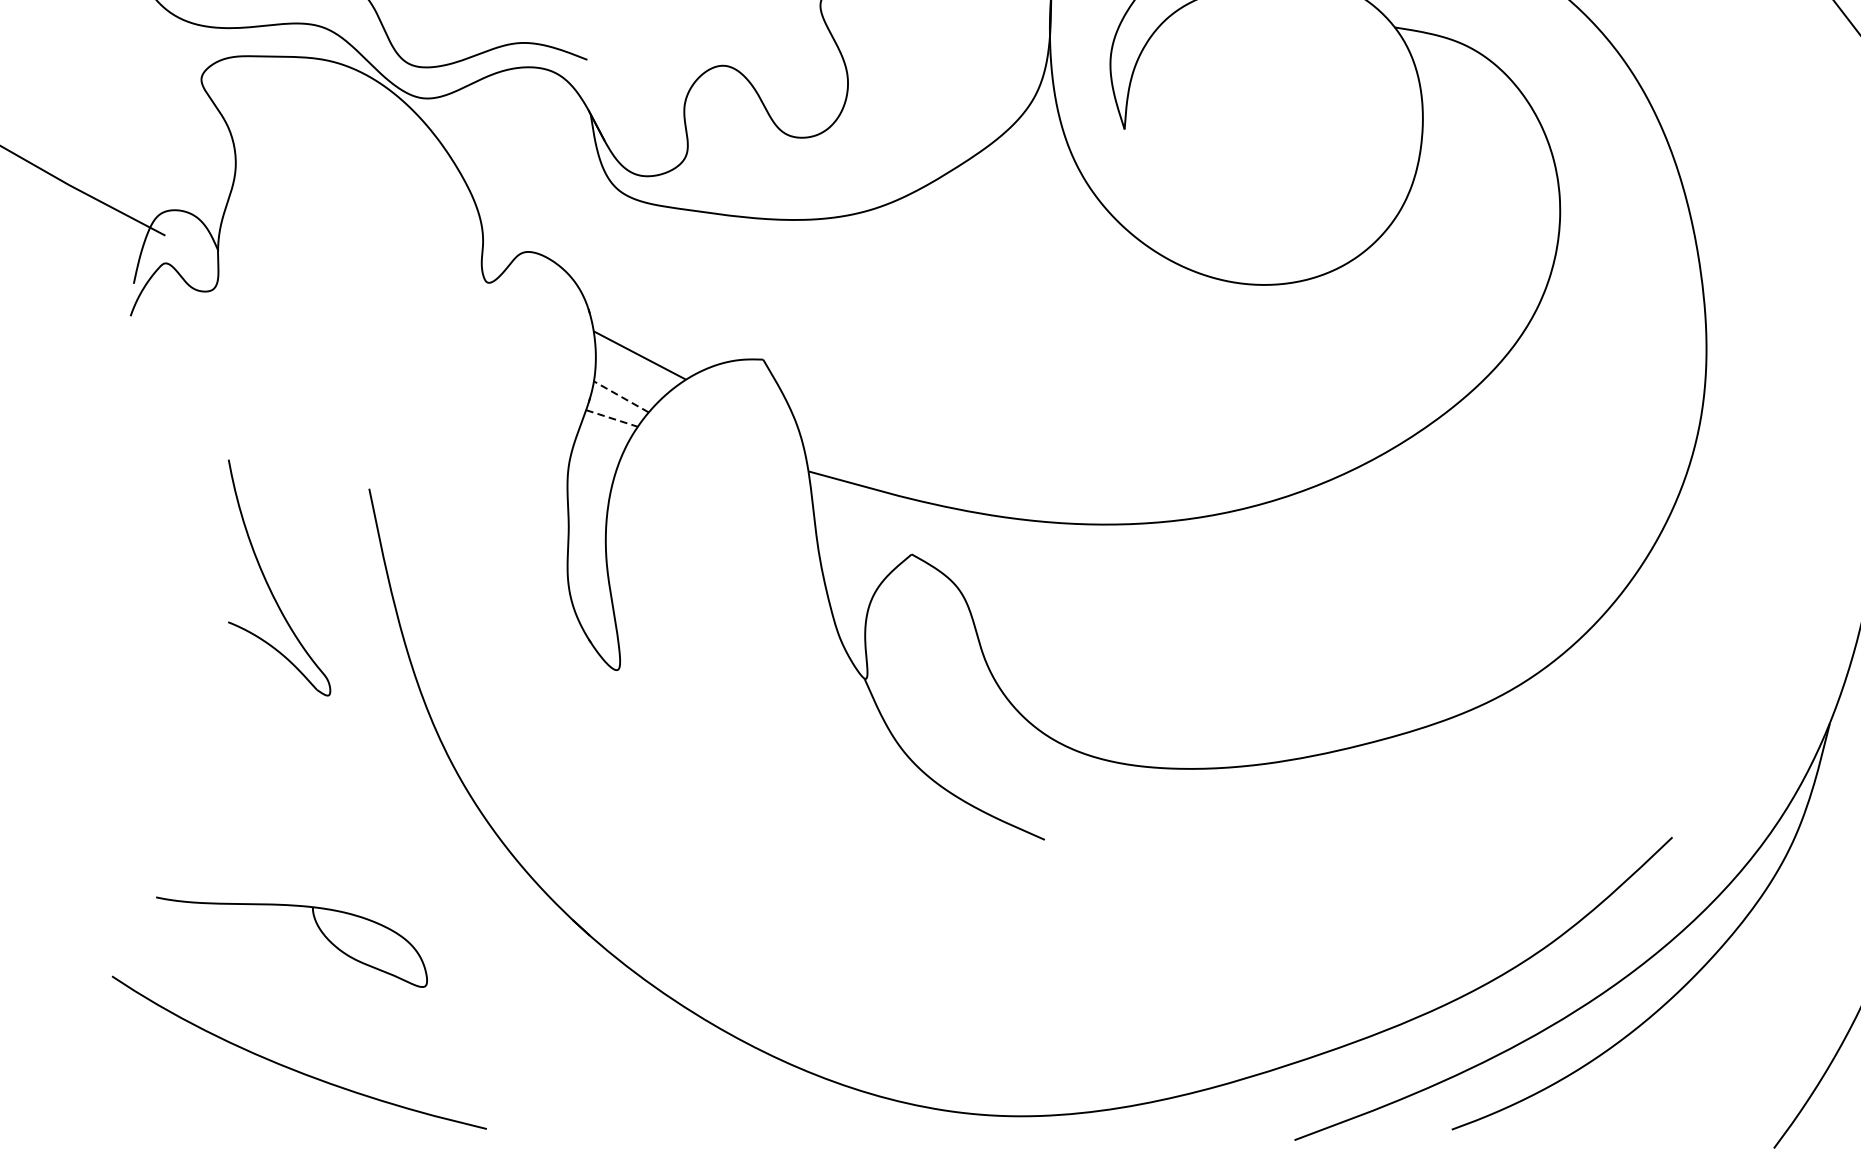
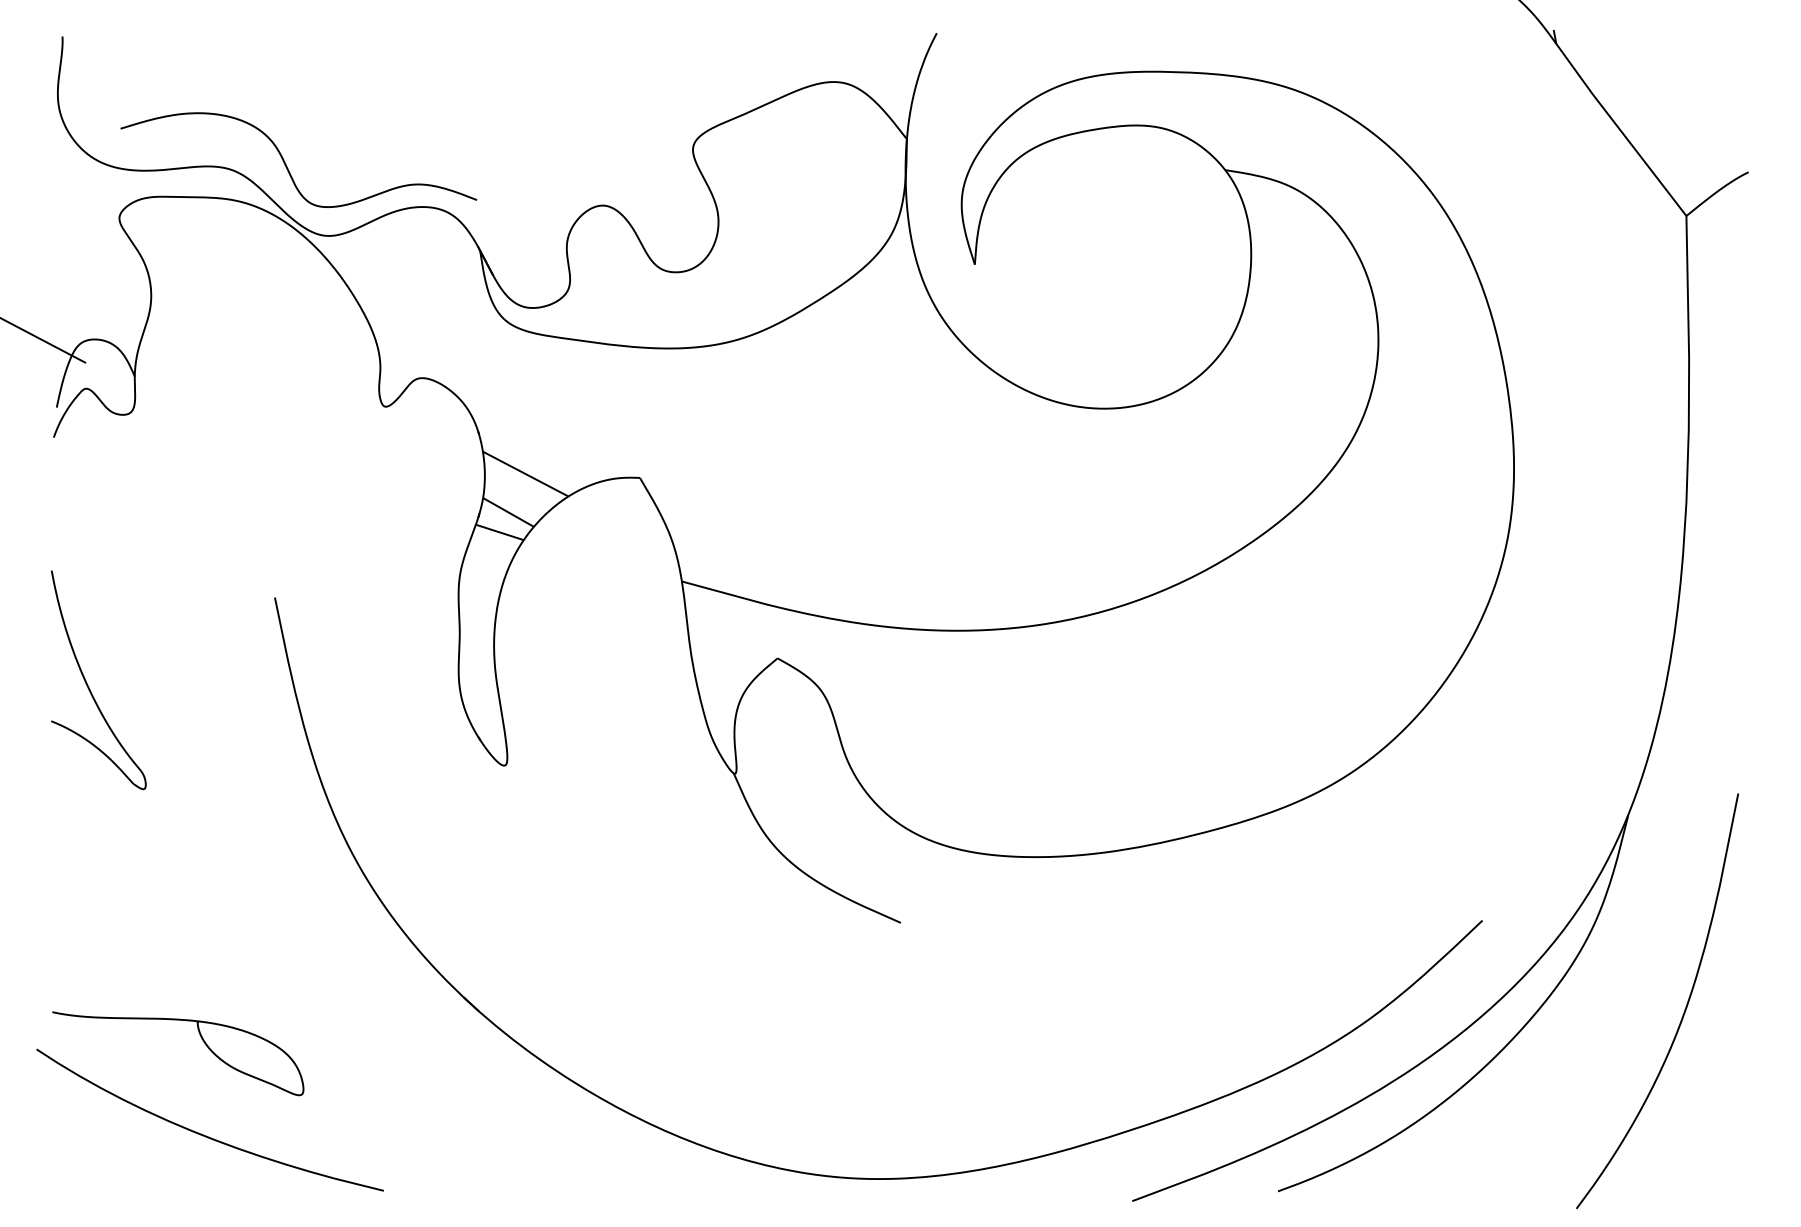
line: (621, 396) -> (508, 512), dashed -> solid
line: (612, 418) -> (500, 532), dashed -> solid
part: (267, 580) -> (87, 682), moved
curve: (317, 926) -> (201, 1039), moved

